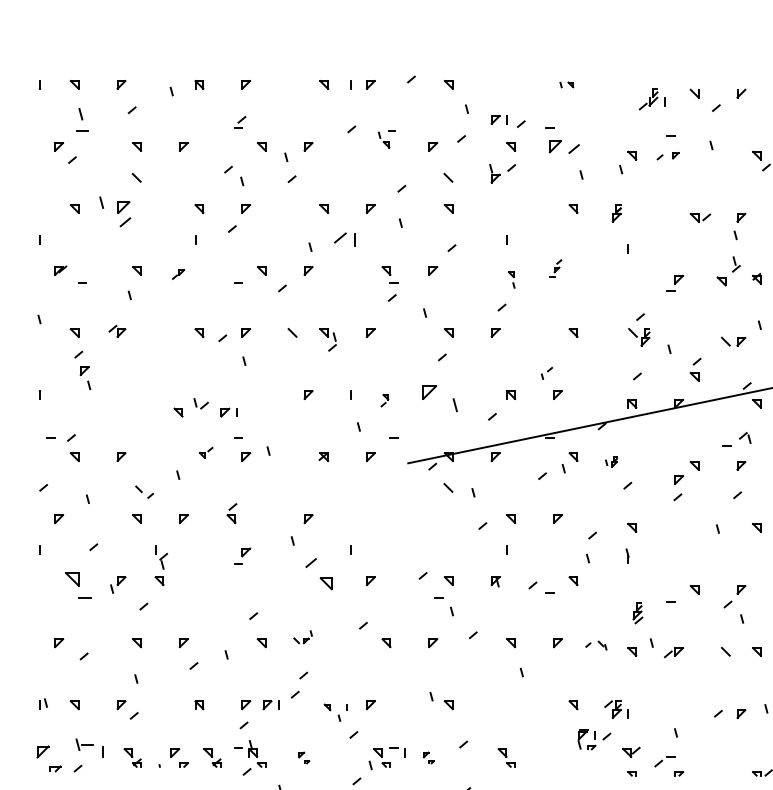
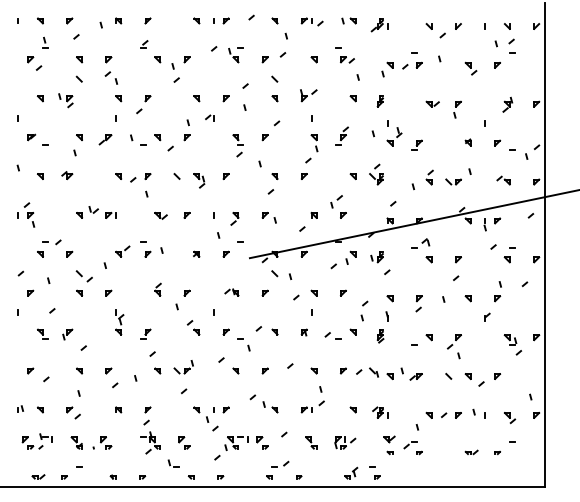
part: (565, 84) -> (348, 20), size x1.67
part: (652, 100) -> (379, 25), moved
part: (82, 119) -> (45, 42), size x0.71
part: (506, 120) -> (311, 21), moved
part: (385, 139) -> (235, 55), size x1.43
part: (564, 146) -> (347, 59), size x0.71
part: (668, 155) -> (412, 65), size x1.43
part: (502, 173) -> (308, 95), moved
part: (234, 175) -> (111, 77), moved
part: (114, 211) -> (65, 100), size x0.71
part: (344, 238) -> (209, 117), size x0.62
line: (604, 264) -> (372, 133), added
part: (554, 267) -> (341, 135), size x1.67
line: (219, 270) -> (131, 137), added
part: (728, 270) -> (394, 136), moved
part: (178, 273) -> (105, 139), size x1.67
part: (511, 280) -> (314, 143), size x1.67
part: (639, 329) -> (376, 174), moved
part: (82, 369) -> (29, 214), moved
part: (695, 369) -> (429, 177), moved
part: (546, 372) -> (336, 201), size x1.67
part: (266, 395) -> (160, 215), added
part: (438, 398) -> (268, 217), size x0.62
part: (384, 399) -> (234, 218), size x1.67
part: (205, 407) -> (96, 212), moved
part: (60, 438) -> (51, 242), moved
part: (736, 439) -> (420, 243), moved
part: (205, 452) -> (122, 251), size x1.67
part: (610, 462) -> (376, 257), size x1.67
part: (677, 487) -> (418, 303), moved
part: (143, 492) -> (83, 276), size x1.43
part: (231, 513) -> (157, 289), moved
part: (379, 517) -> (231, 292), added
part: (432, 517) -> (264, 292), added
part: (242, 554) -> (145, 333), moved
part: (160, 565) -> (119, 322), moved
part: (318, 573) -> (193, 327), size x0.71
part: (77, 583) -> (42, 333), size x0.62
part: (443, 605) -> (243, 344), moved
part: (637, 613) -> (380, 336), moved
part: (302, 637) -> (183, 367), size x1.67
part: (596, 645) -> (367, 372), size x1.67
line: (412, 685) -> (252, 397), added
part: (280, 699) -> (312, 406), moved
part: (334, 712) -> (203, 414), size x1.43
part: (693, 714) -> (428, 415), added
part: (594, 739) -> (345, 442), moved
part: (68, 755) -> (36, 441), size x0.71
part: (211, 757) -> (126, 442), removed
part: (304, 757) -> (184, 442), size x1.67
part: (428, 757) -> (262, 442), size x1.67

